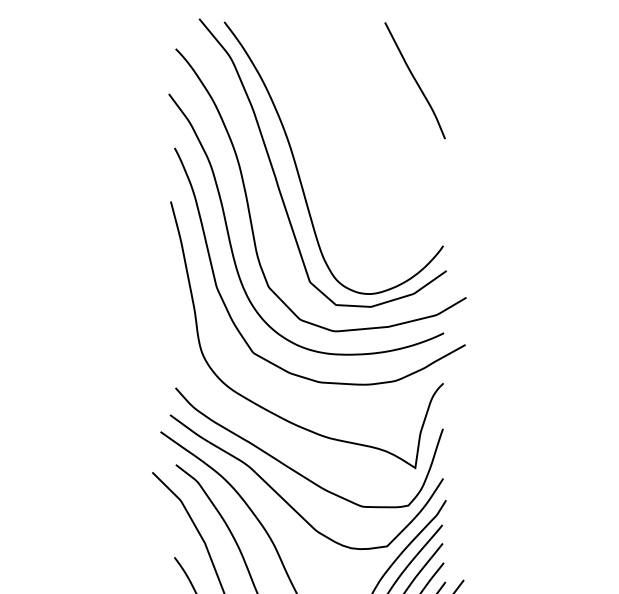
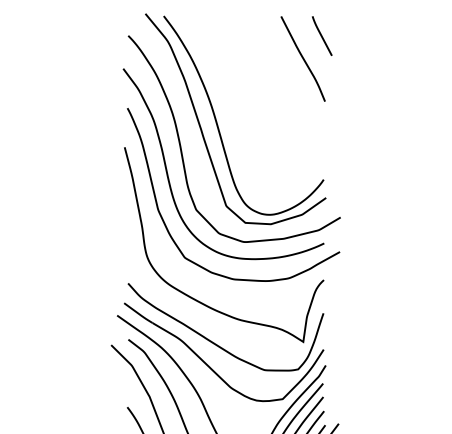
line: (441, 48) -> (322, 35), added

